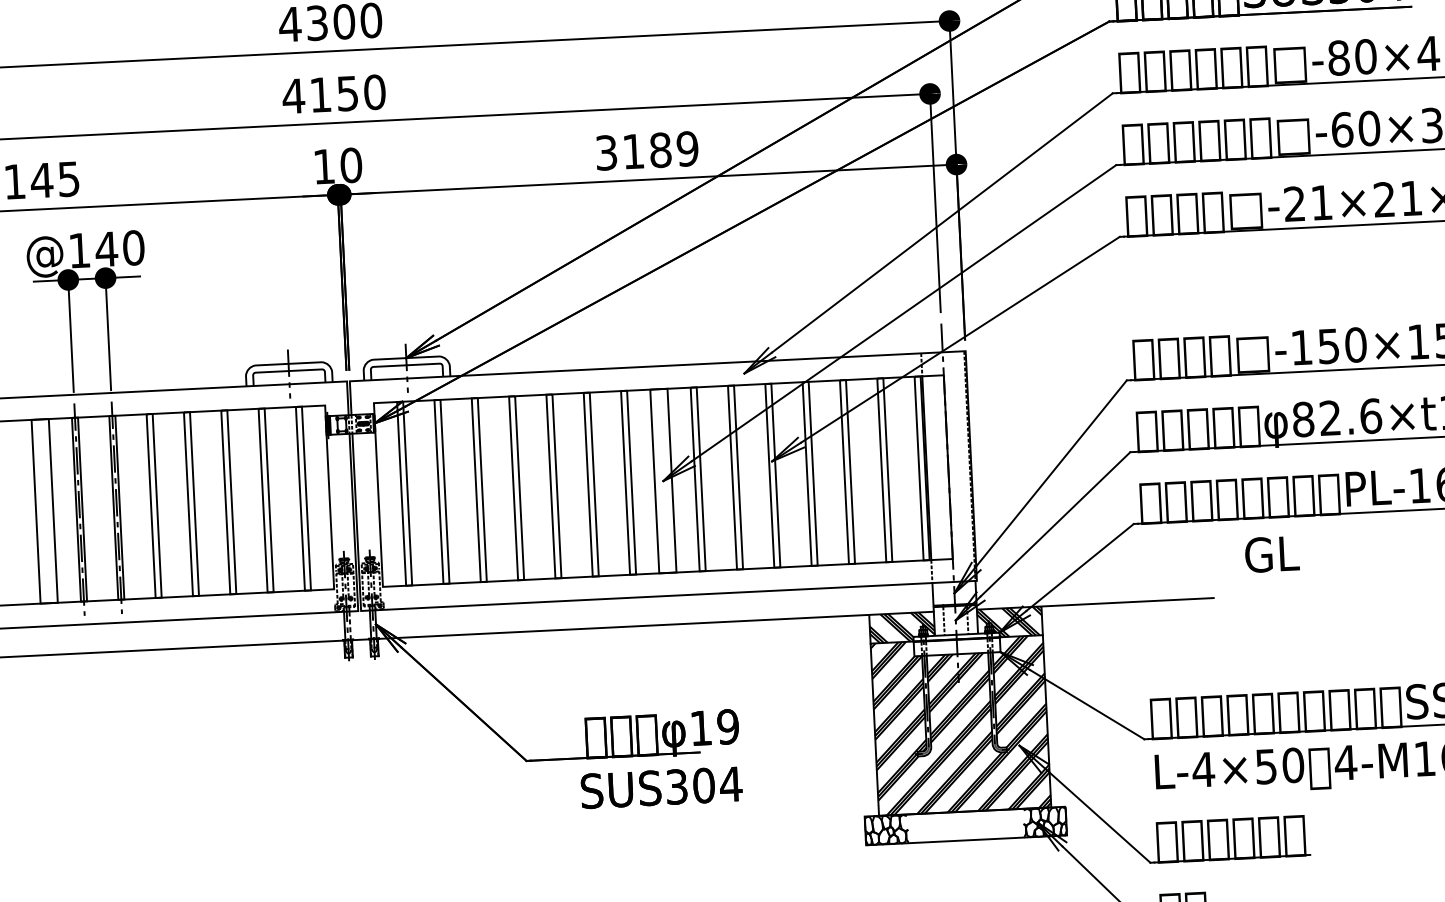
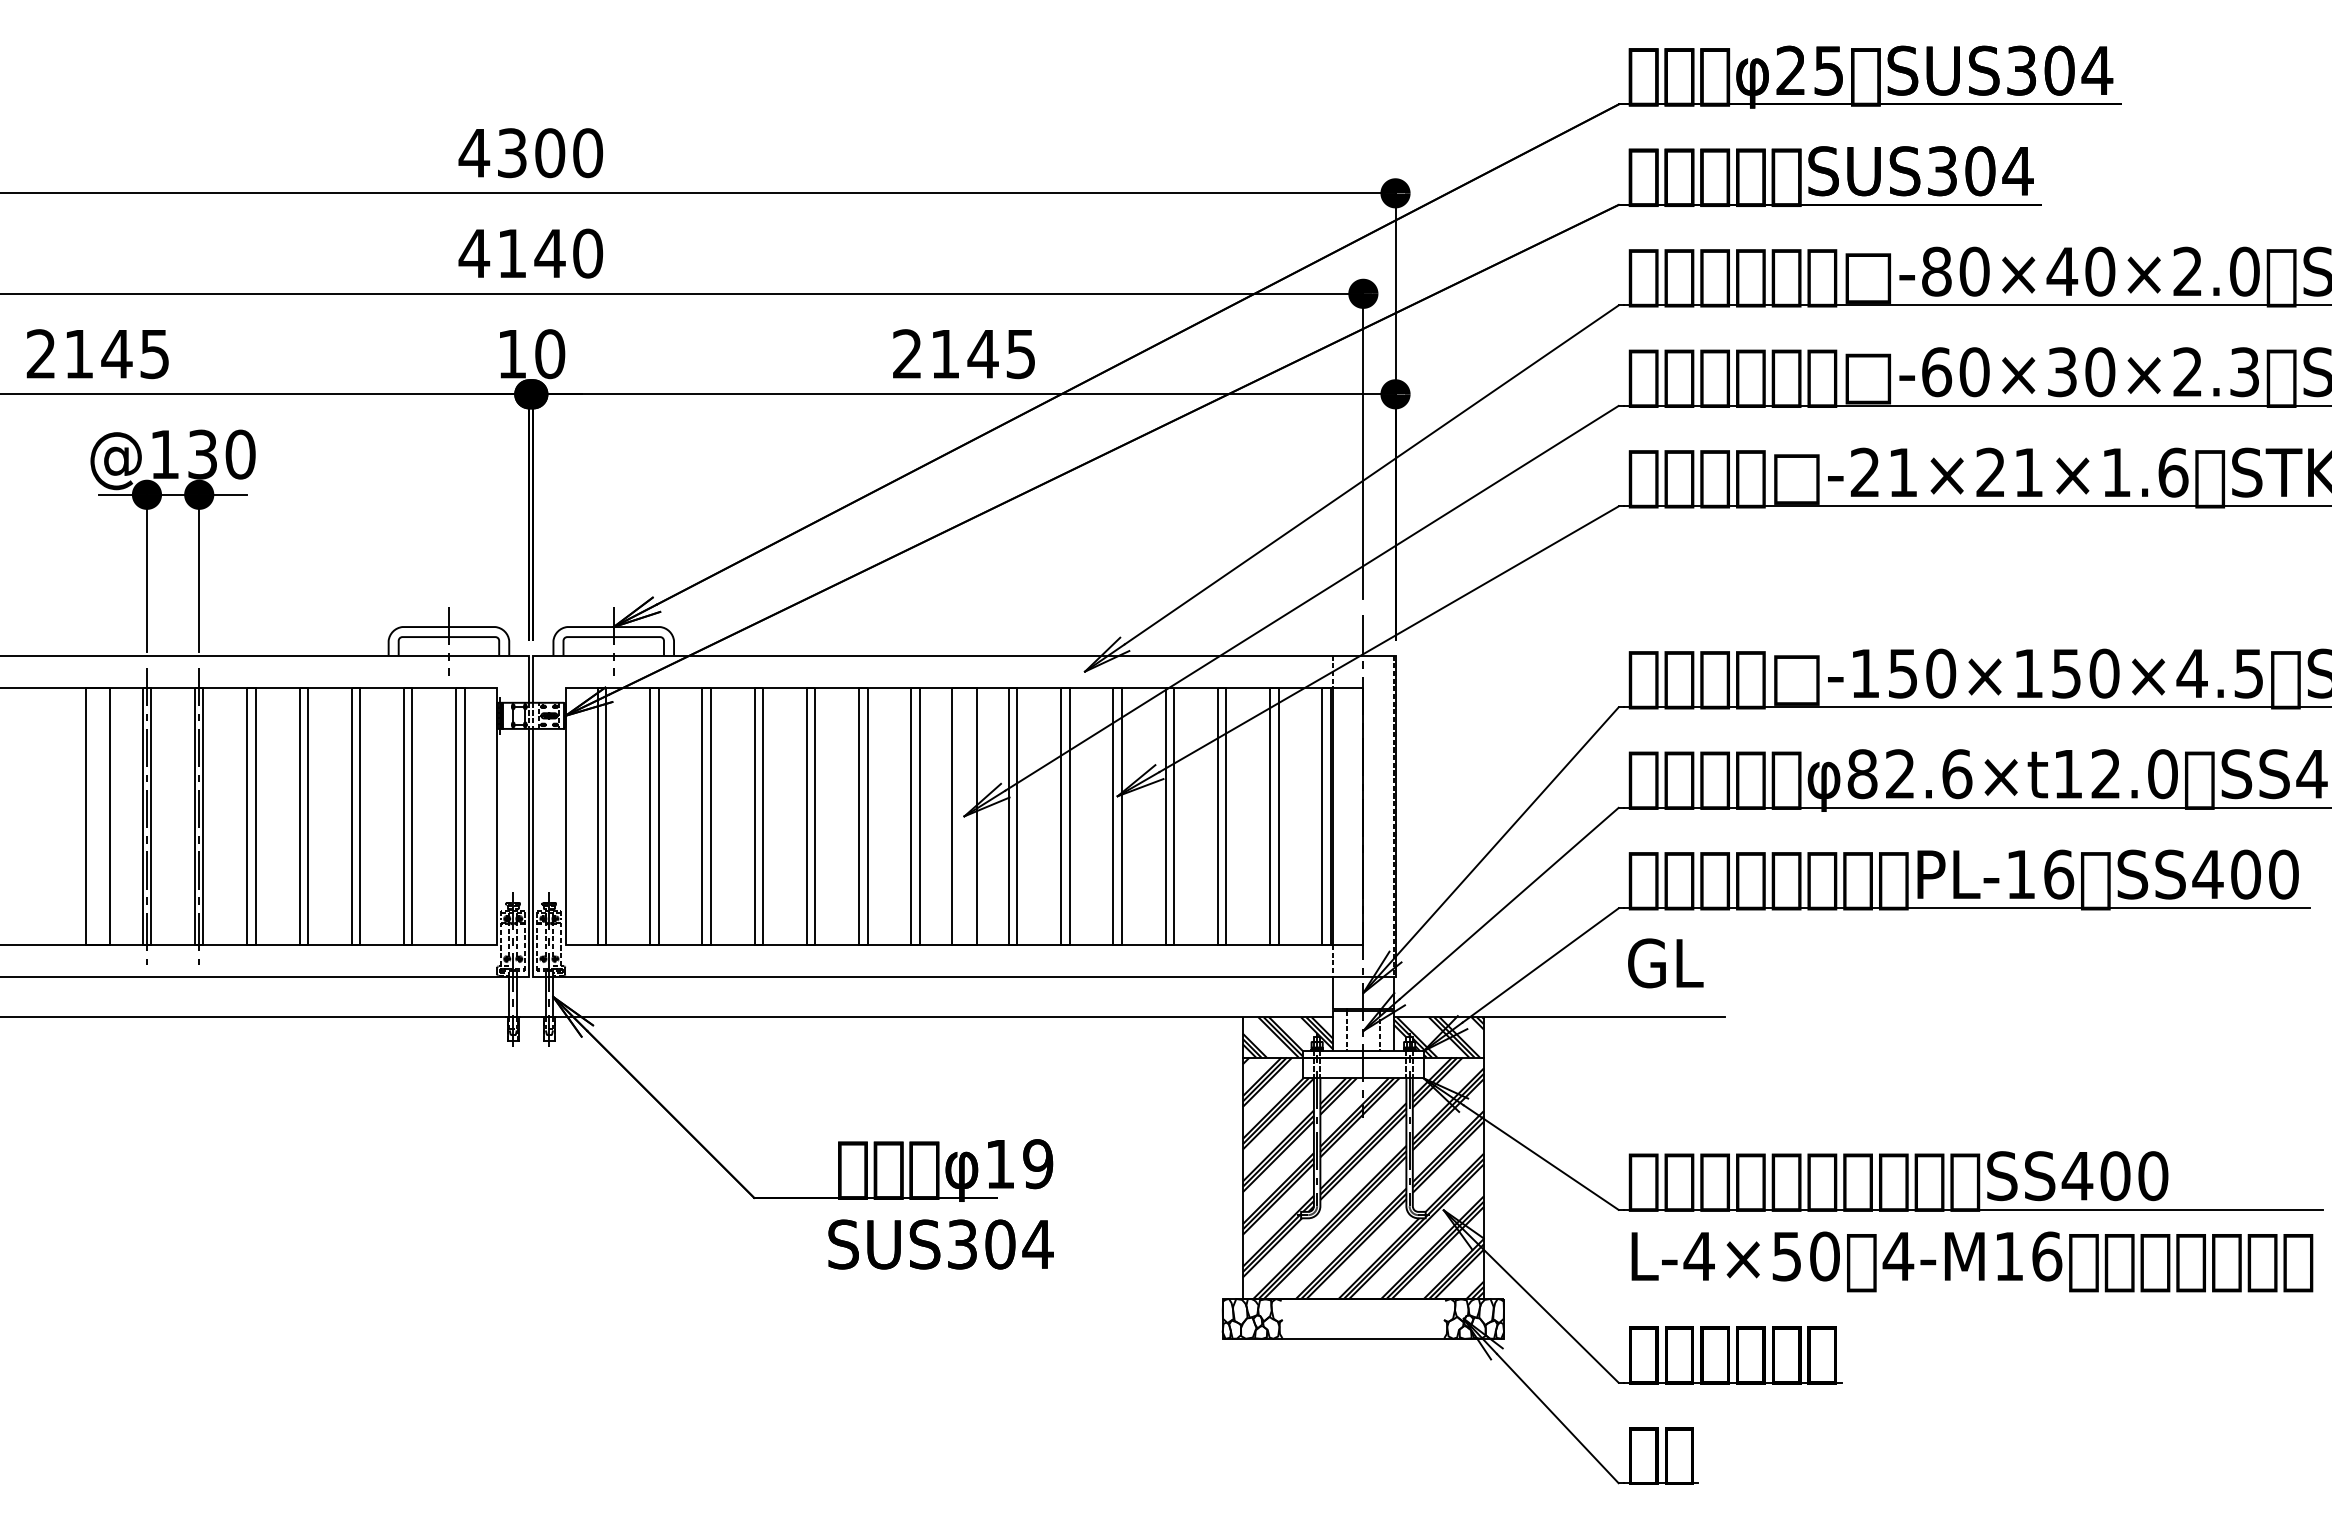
text: (347, 93) -> (549, 253), 4150 -> 4140
text: (647, 151) -> (964, 354), 3189 -> 2145
text: (106, 249) -> (202, 454), @140 -> @130
text: (1272, 554) -> (1665, 963), moved
line: (350, 625) -> (517, 996), dashed -> solid

